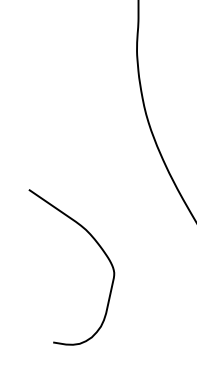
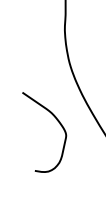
curve: (95, 244) -> (56, 120), moved

